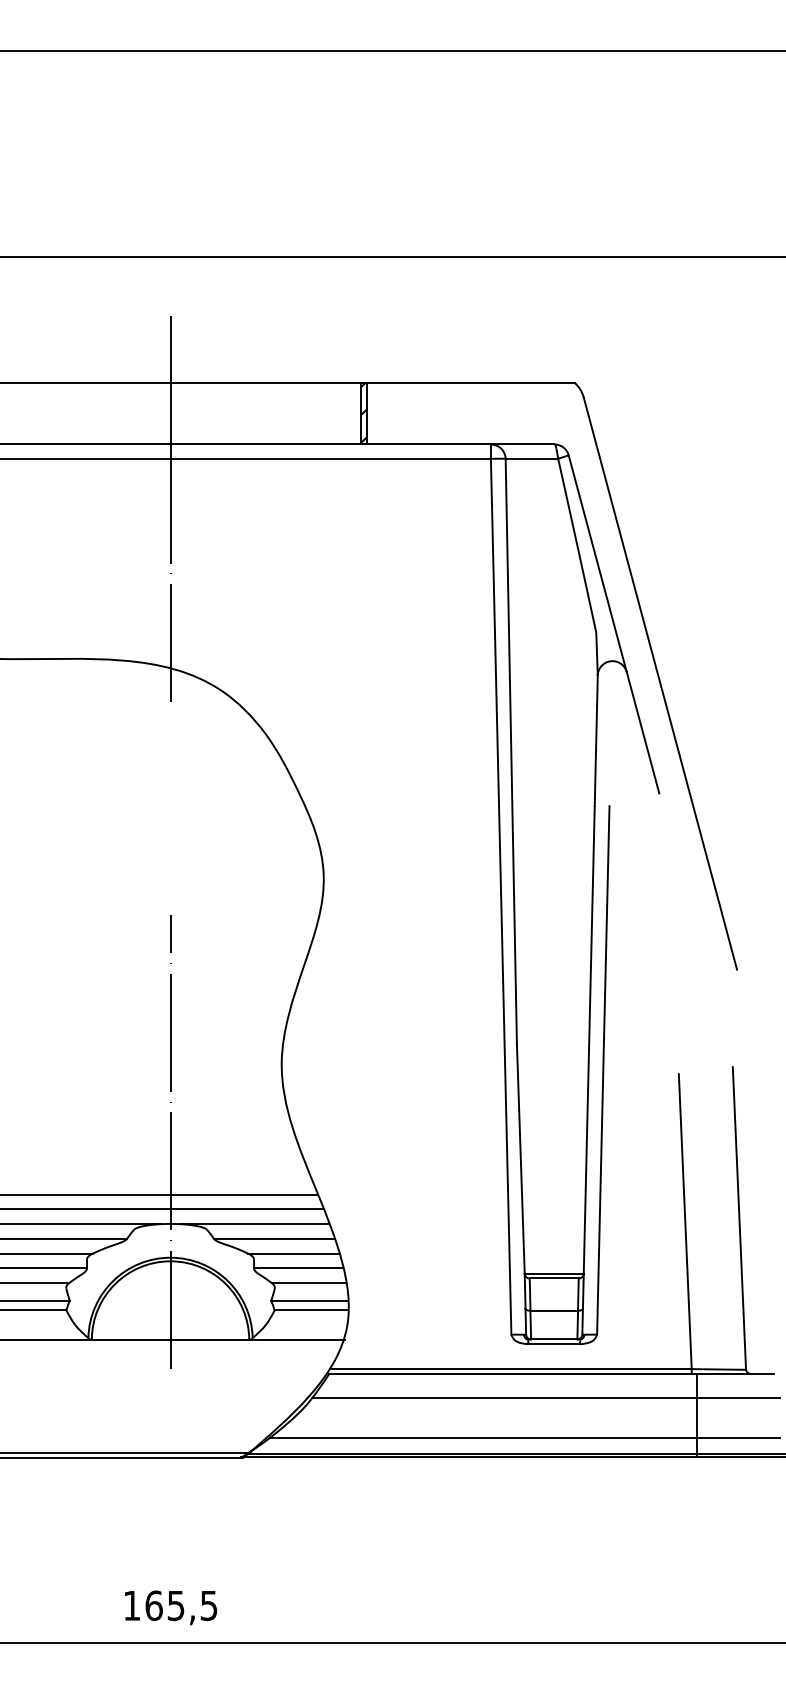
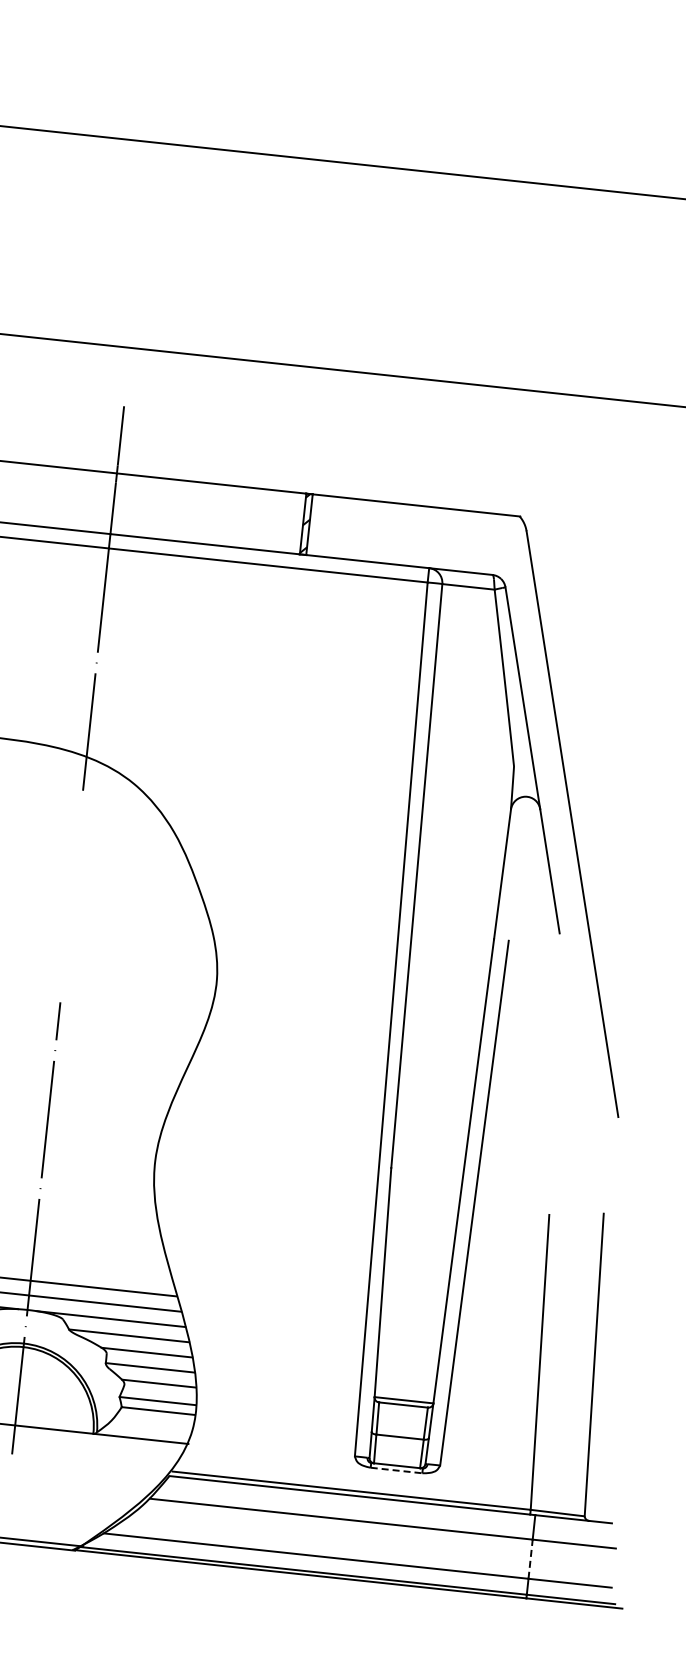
line: (554, 1344) -> (396, 1470), solid -> dashed
line: (696, 1418) -> (530, 1559), solid -> dashed

